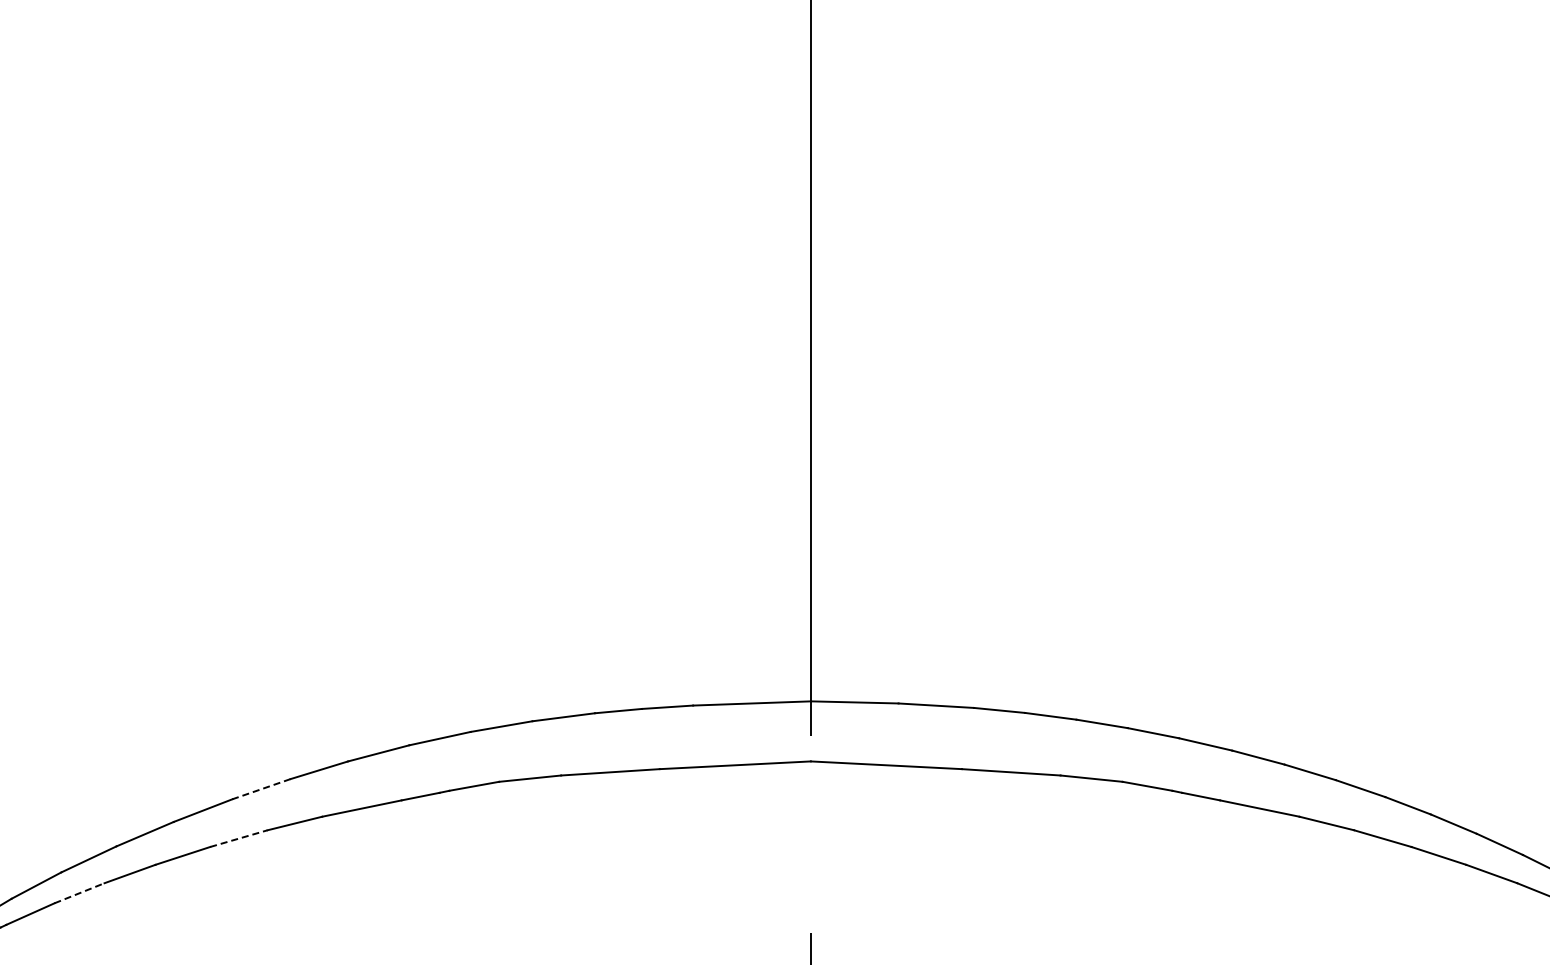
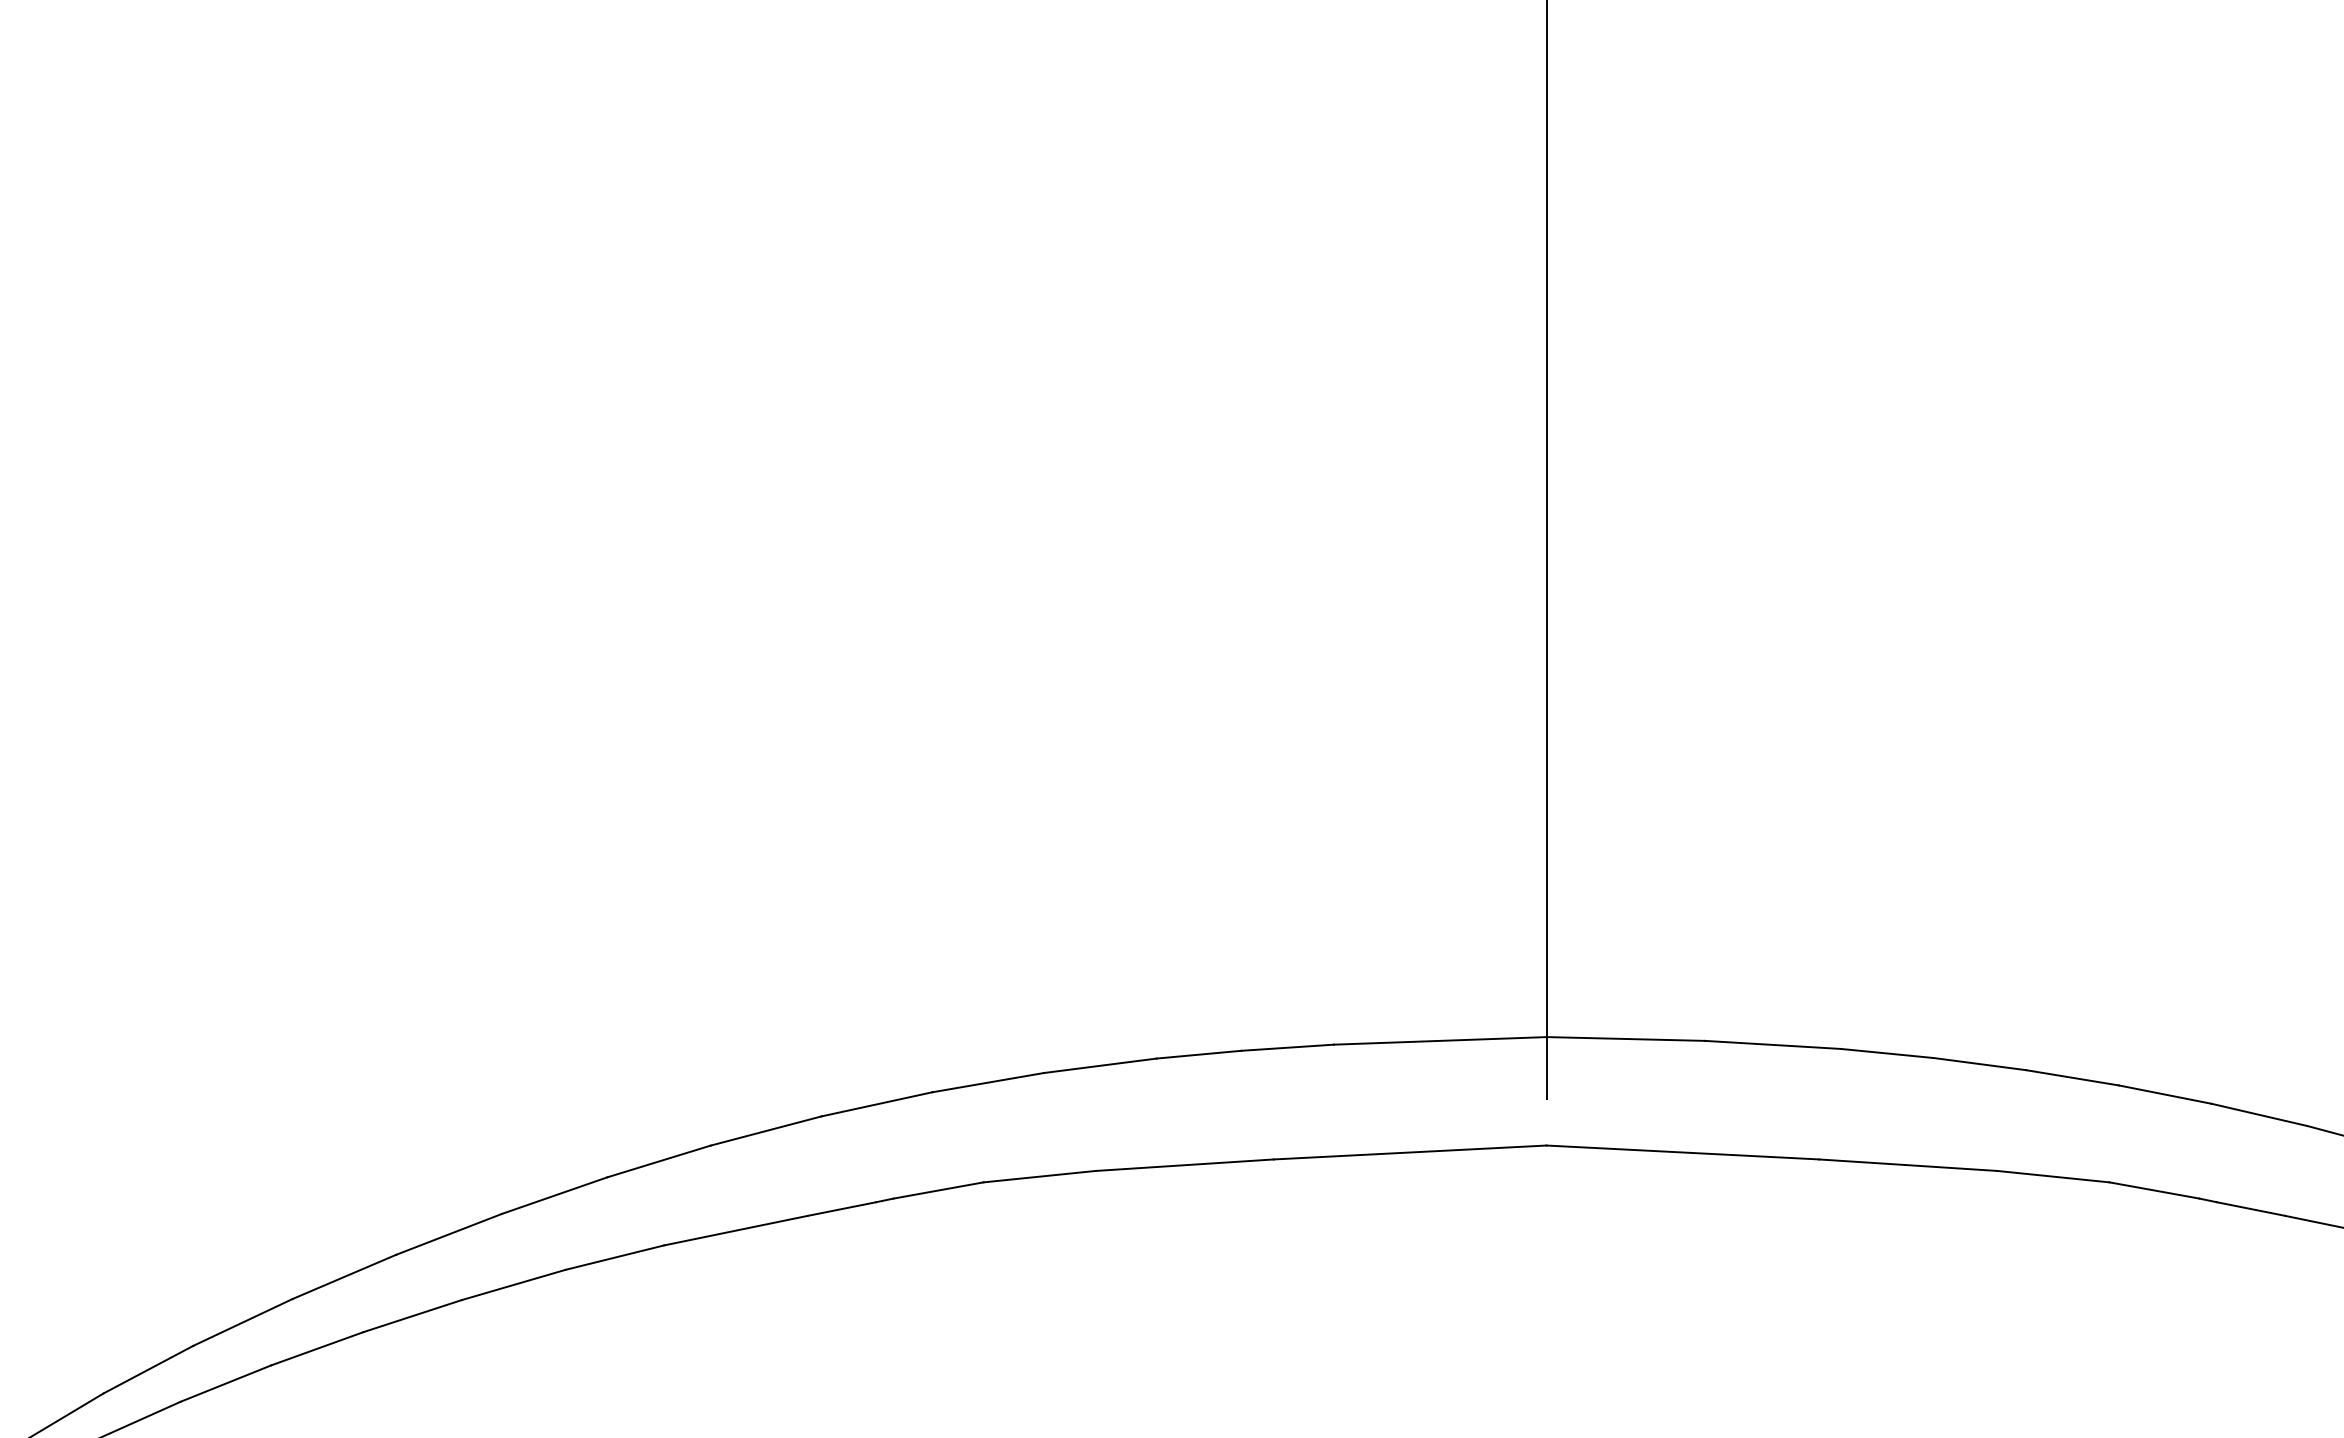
line: (261, 789) -> (554, 1196), dashed -> solid
line: (238, 838) -> (513, 1284), dashed -> solid
line: (79, 893) -> (225, 1384), dashed -> solid

